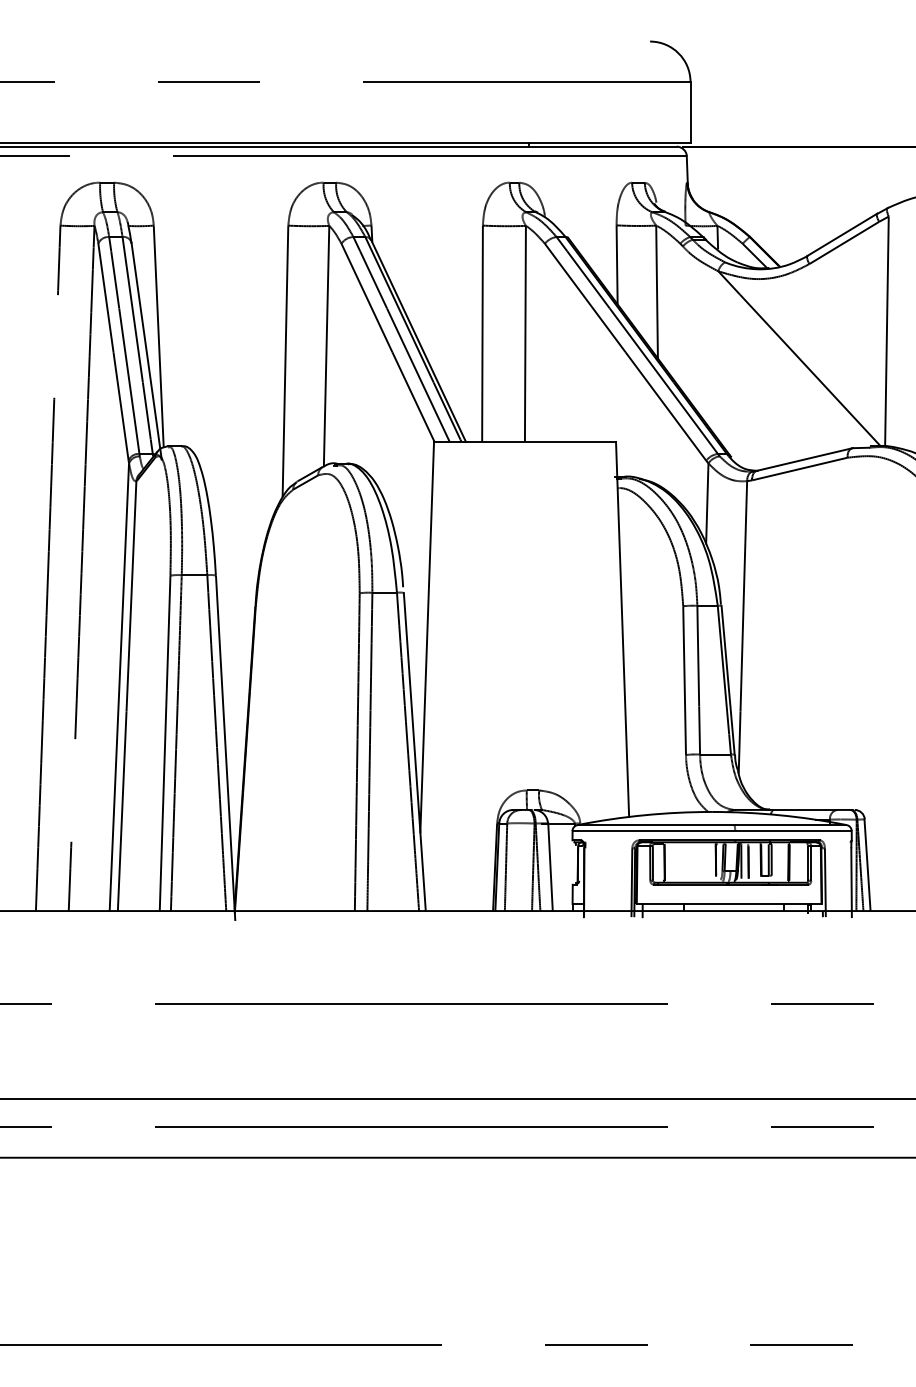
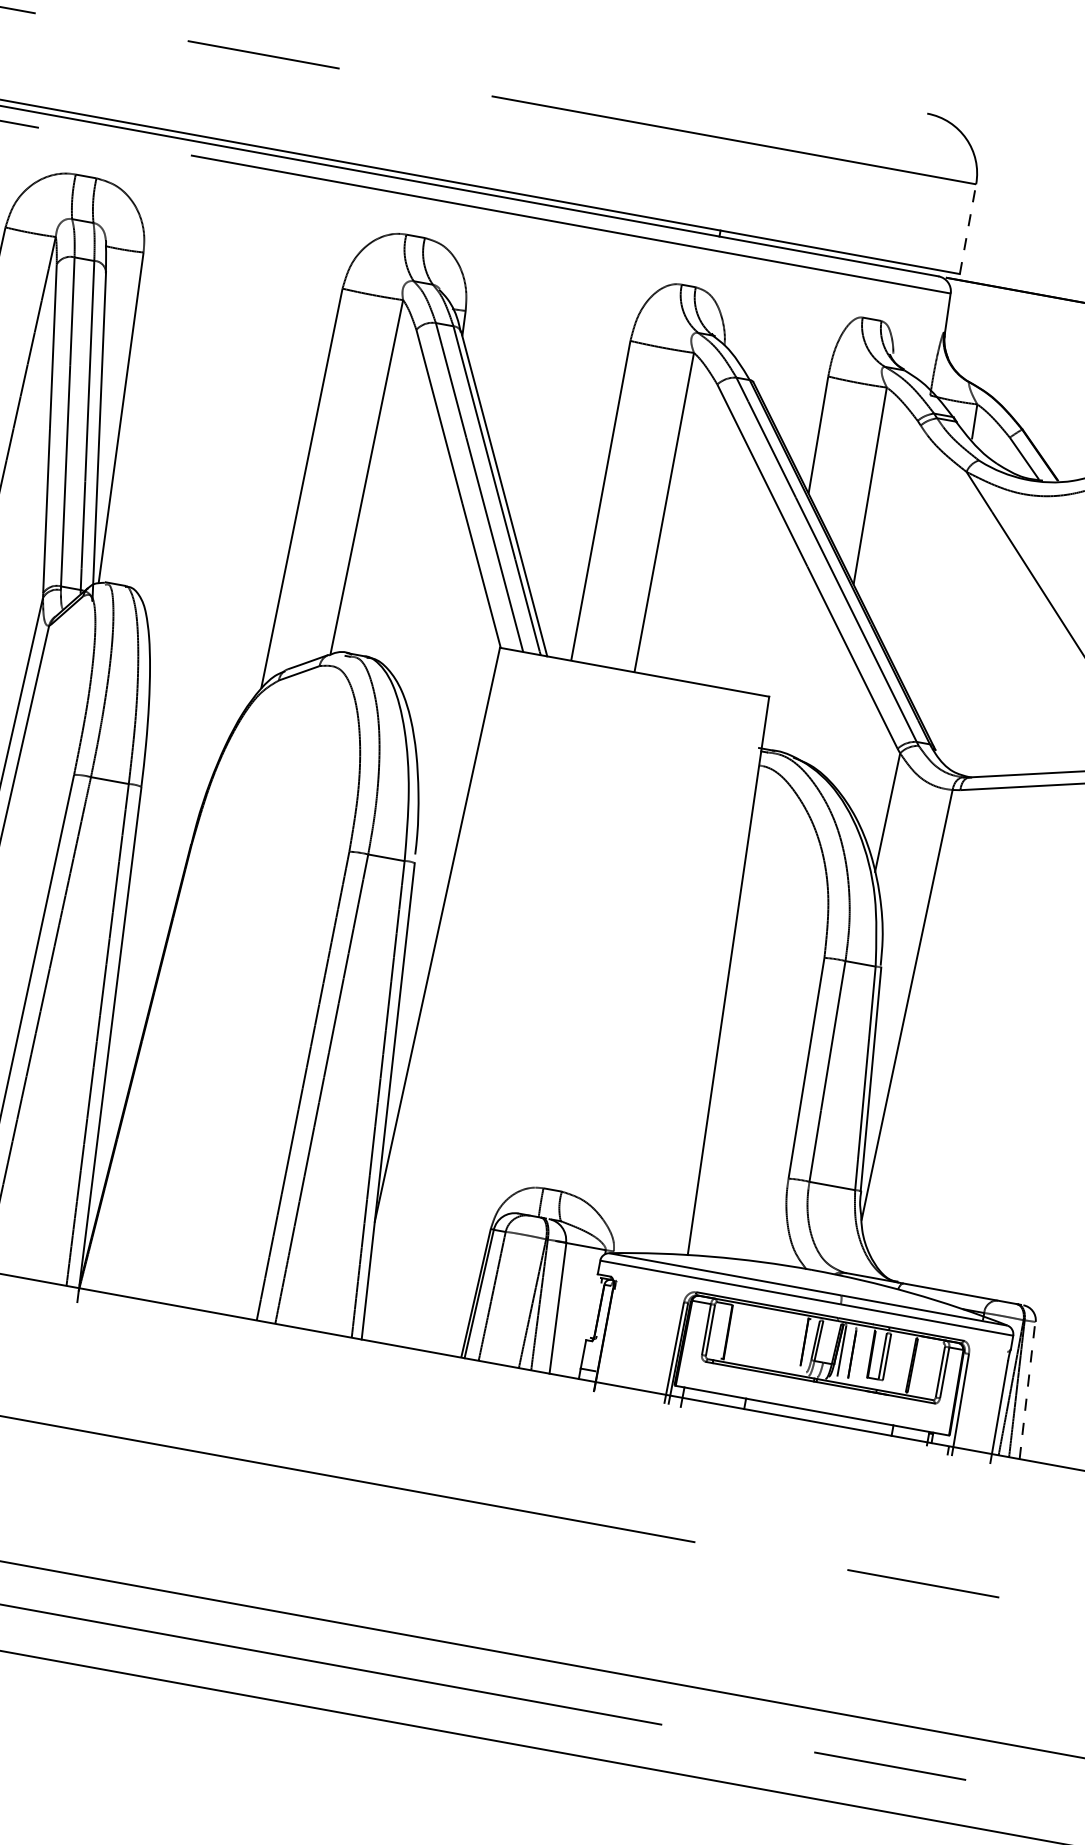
line: (690, 111) -> (968, 227), solid -> dashed
line: (867, 865) -> (1027, 1390), solid -> dashed

